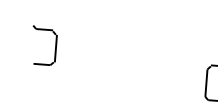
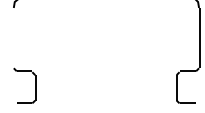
part: (55, 46) -> (35, 85), moved

